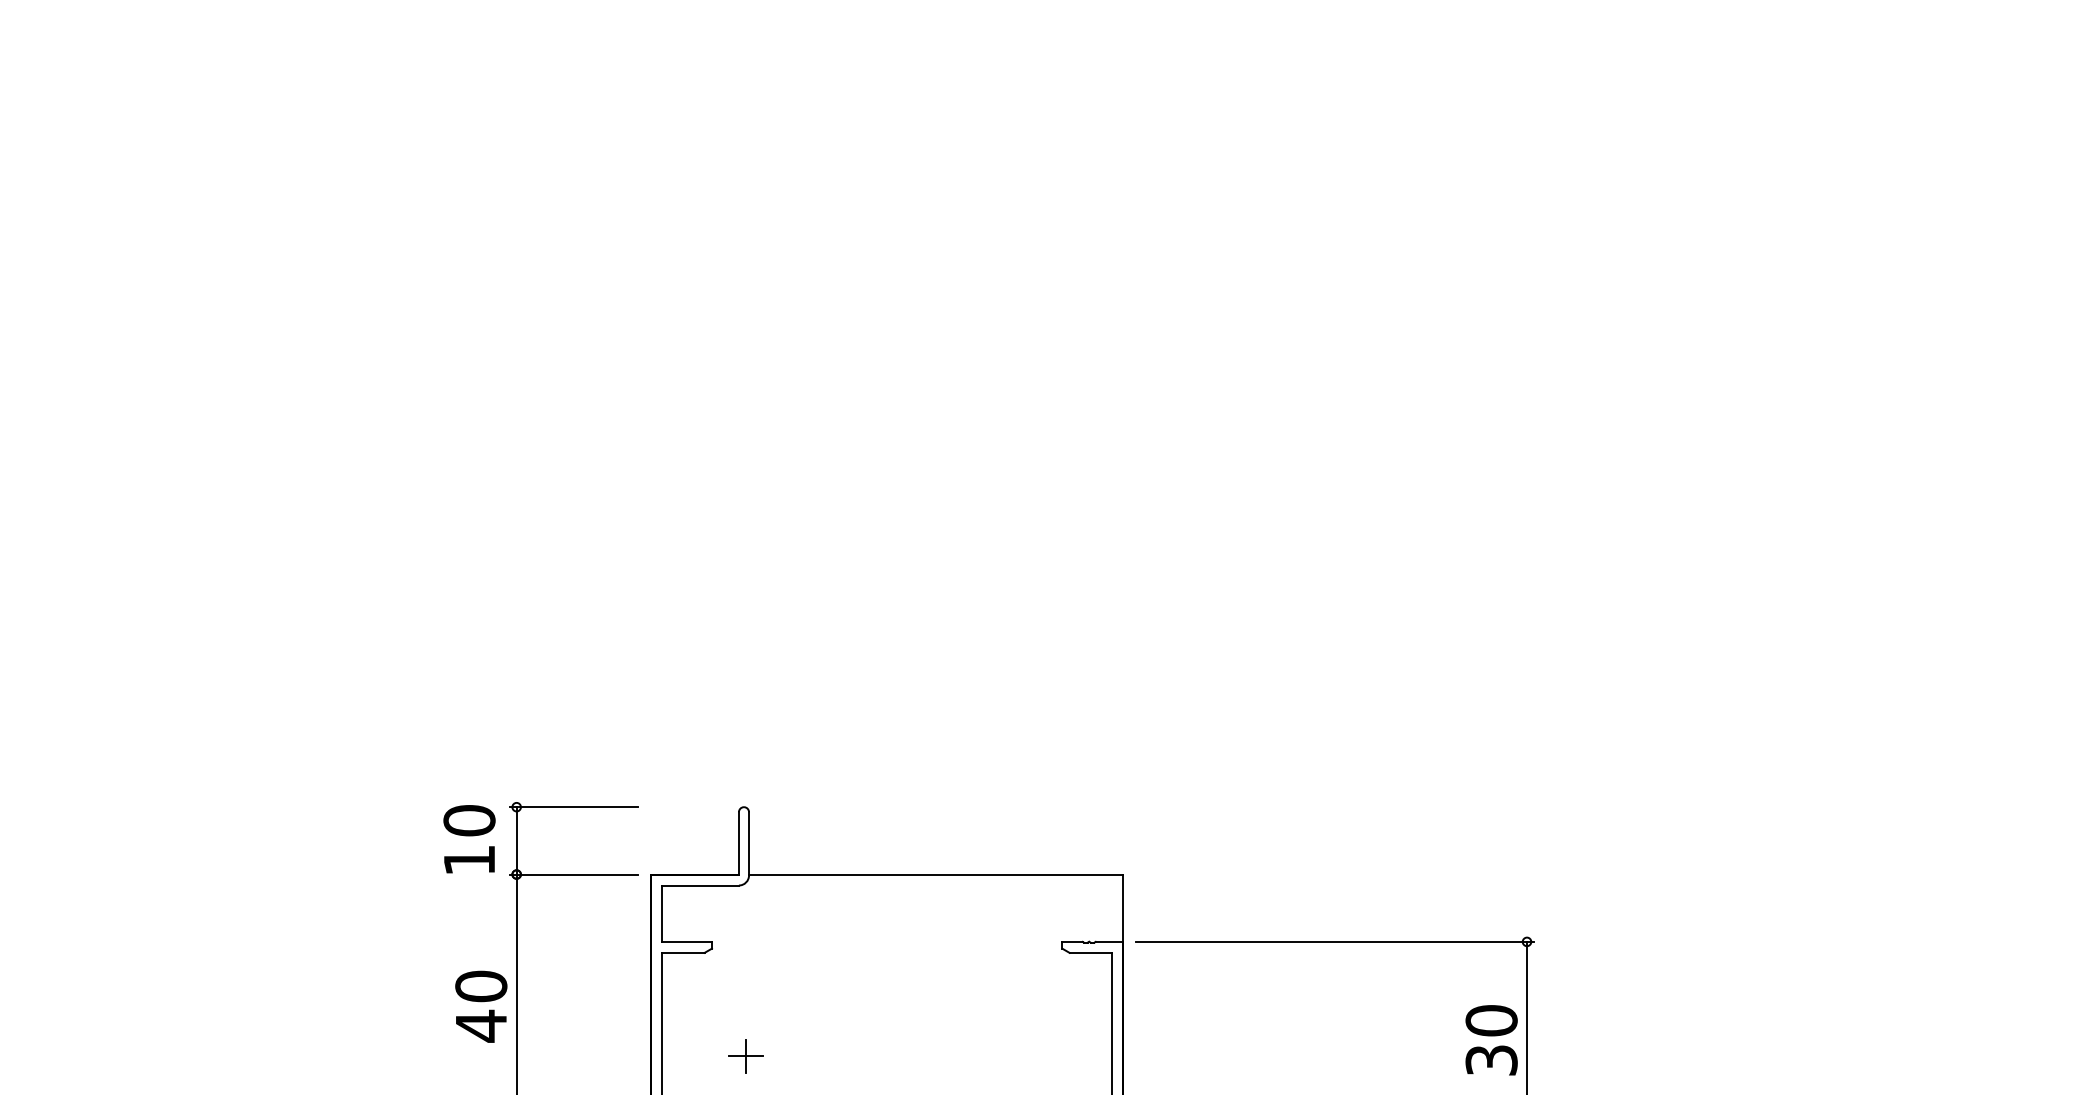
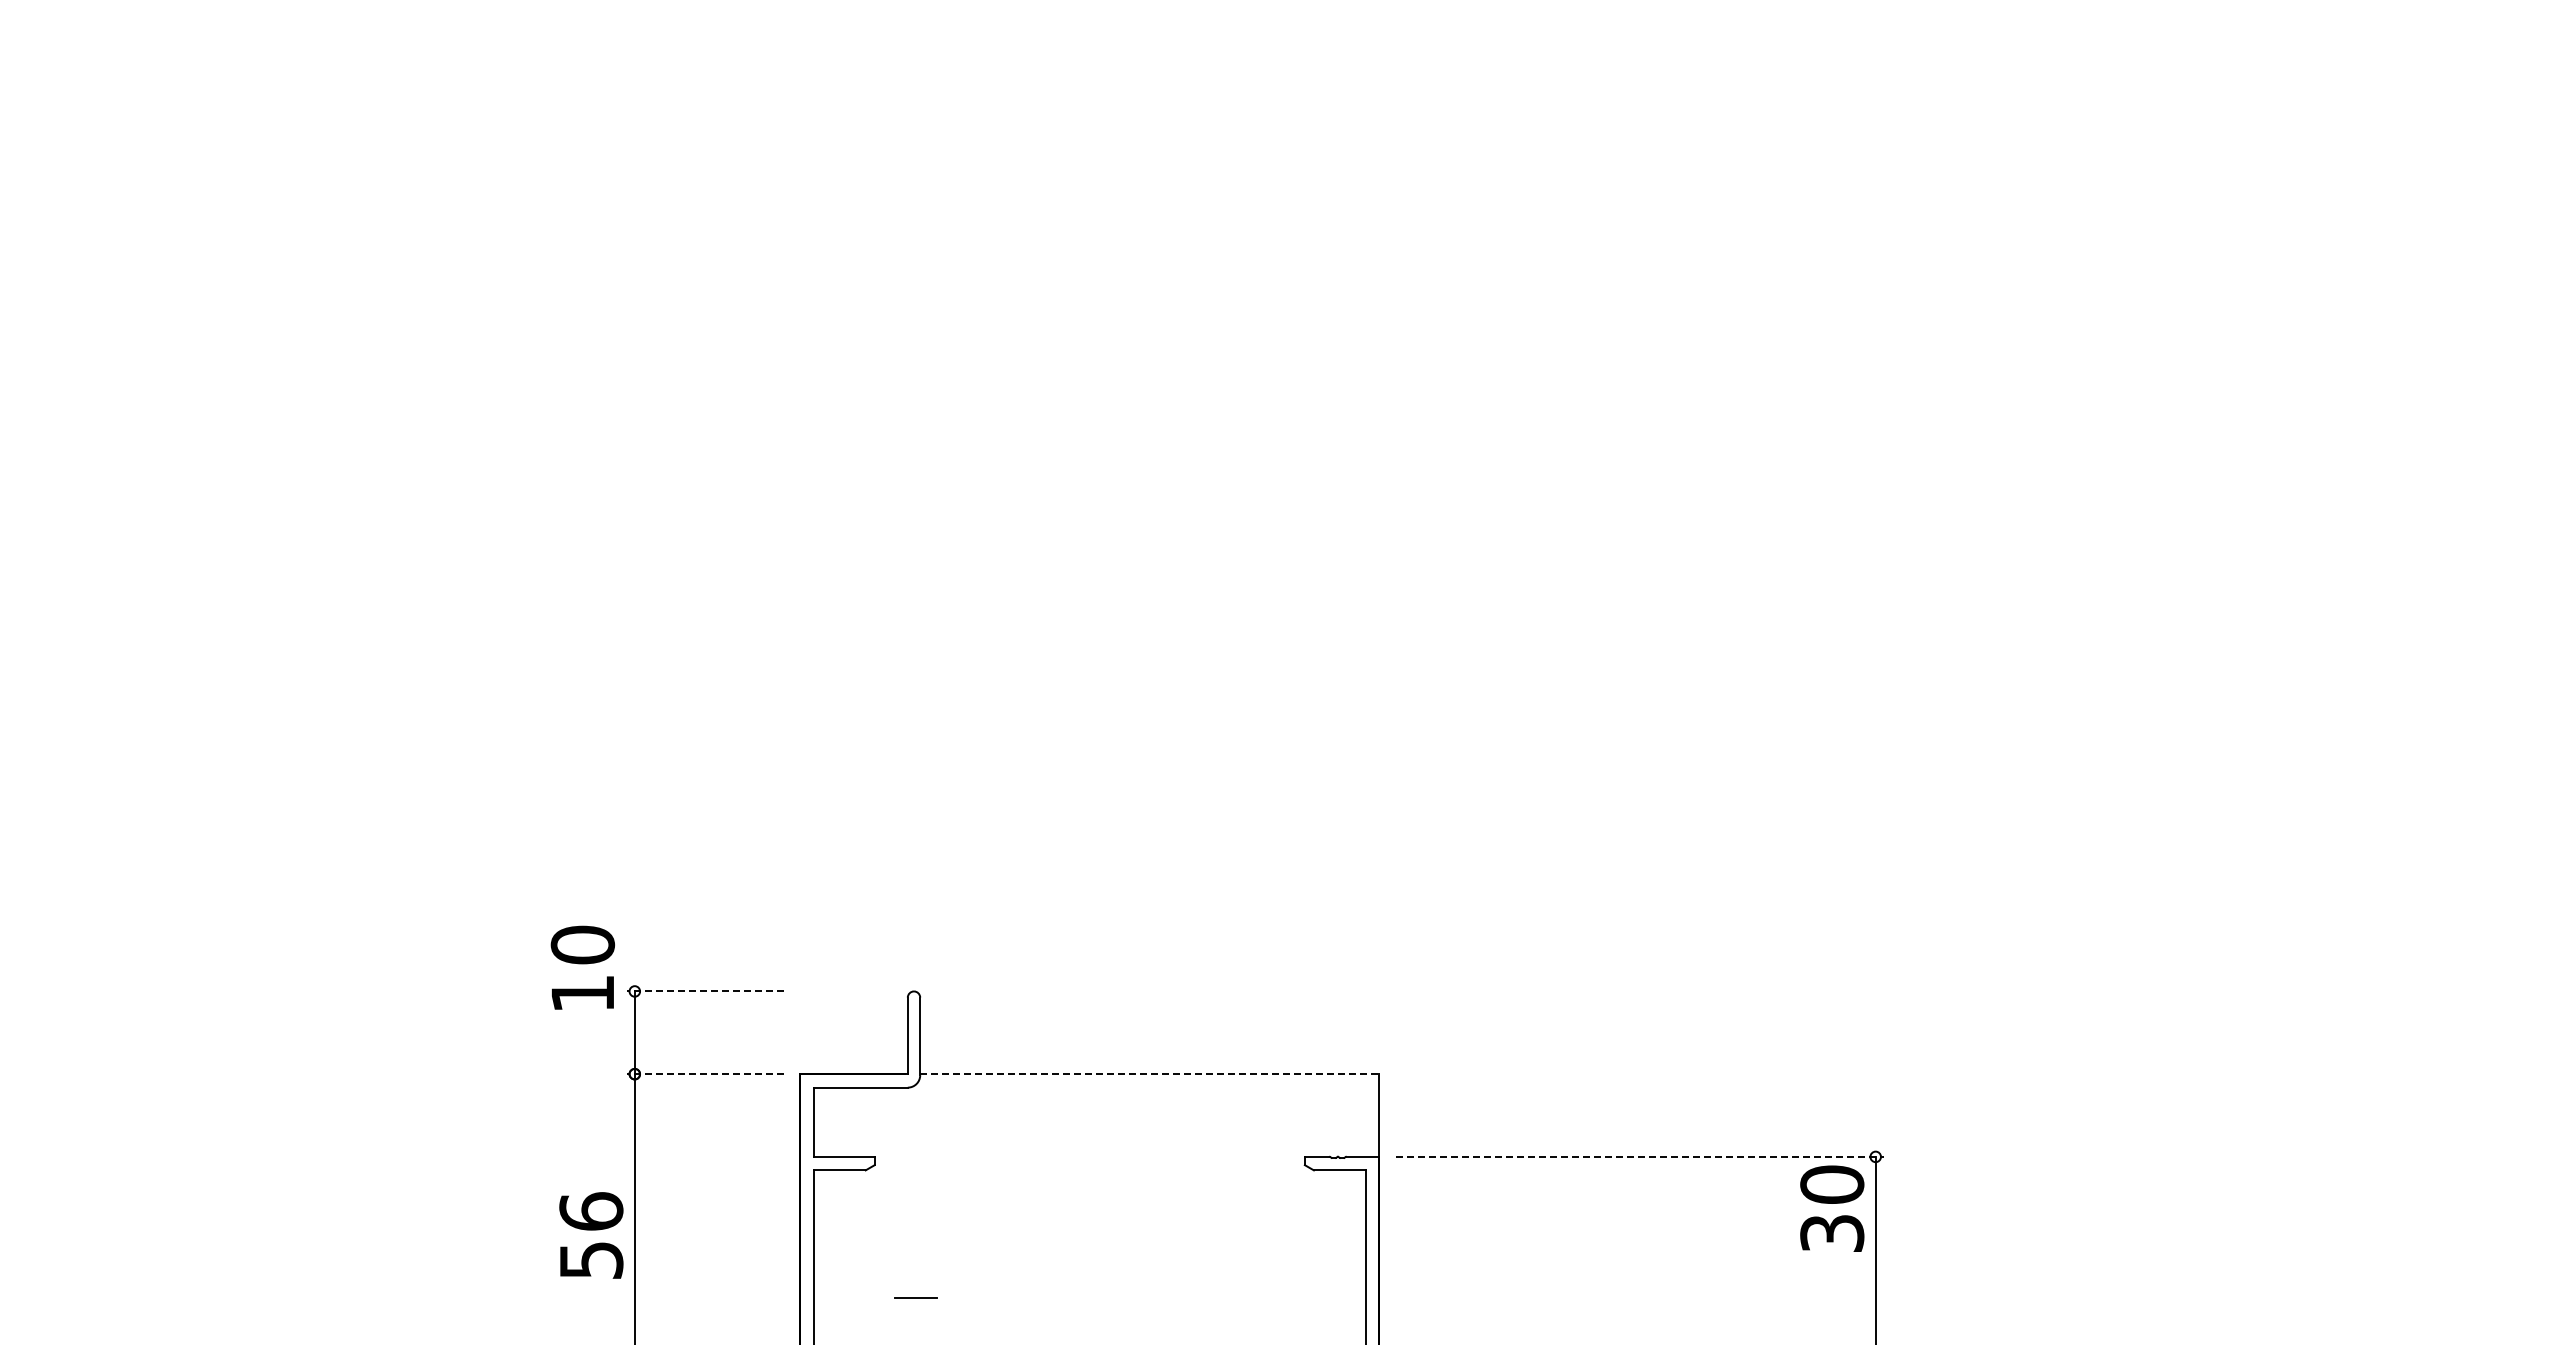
line: (574, 807) -> (705, 991), solid -> dashed
text: (469, 838) -> (582, 967), moved
line: (574, 874) -> (705, 1074), solid -> dashed
line: (935, 874) -> (1149, 1074), solid -> dashed
line: (1335, 941) -> (1640, 1156), solid -> dashed
text: (481, 1006) -> (591, 1236), 40 -> 56
text: (1491, 1040) -> (1832, 1208), moved
line: (746, 1056) -> (916, 1297), removed

